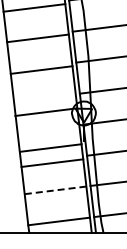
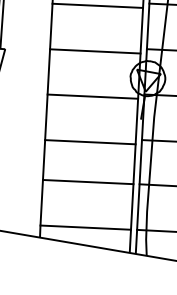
line: (46, 111) -> (95, 50), moved
line: (50, 147) -> (92, 95), moved
line: (55, 190) -> (88, 182), dashed -> solid

